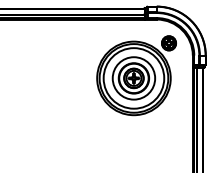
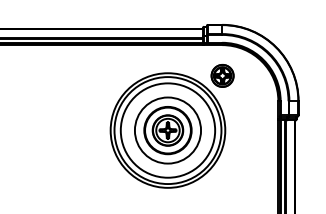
part: (136, 75) -> (171, 126), moved

